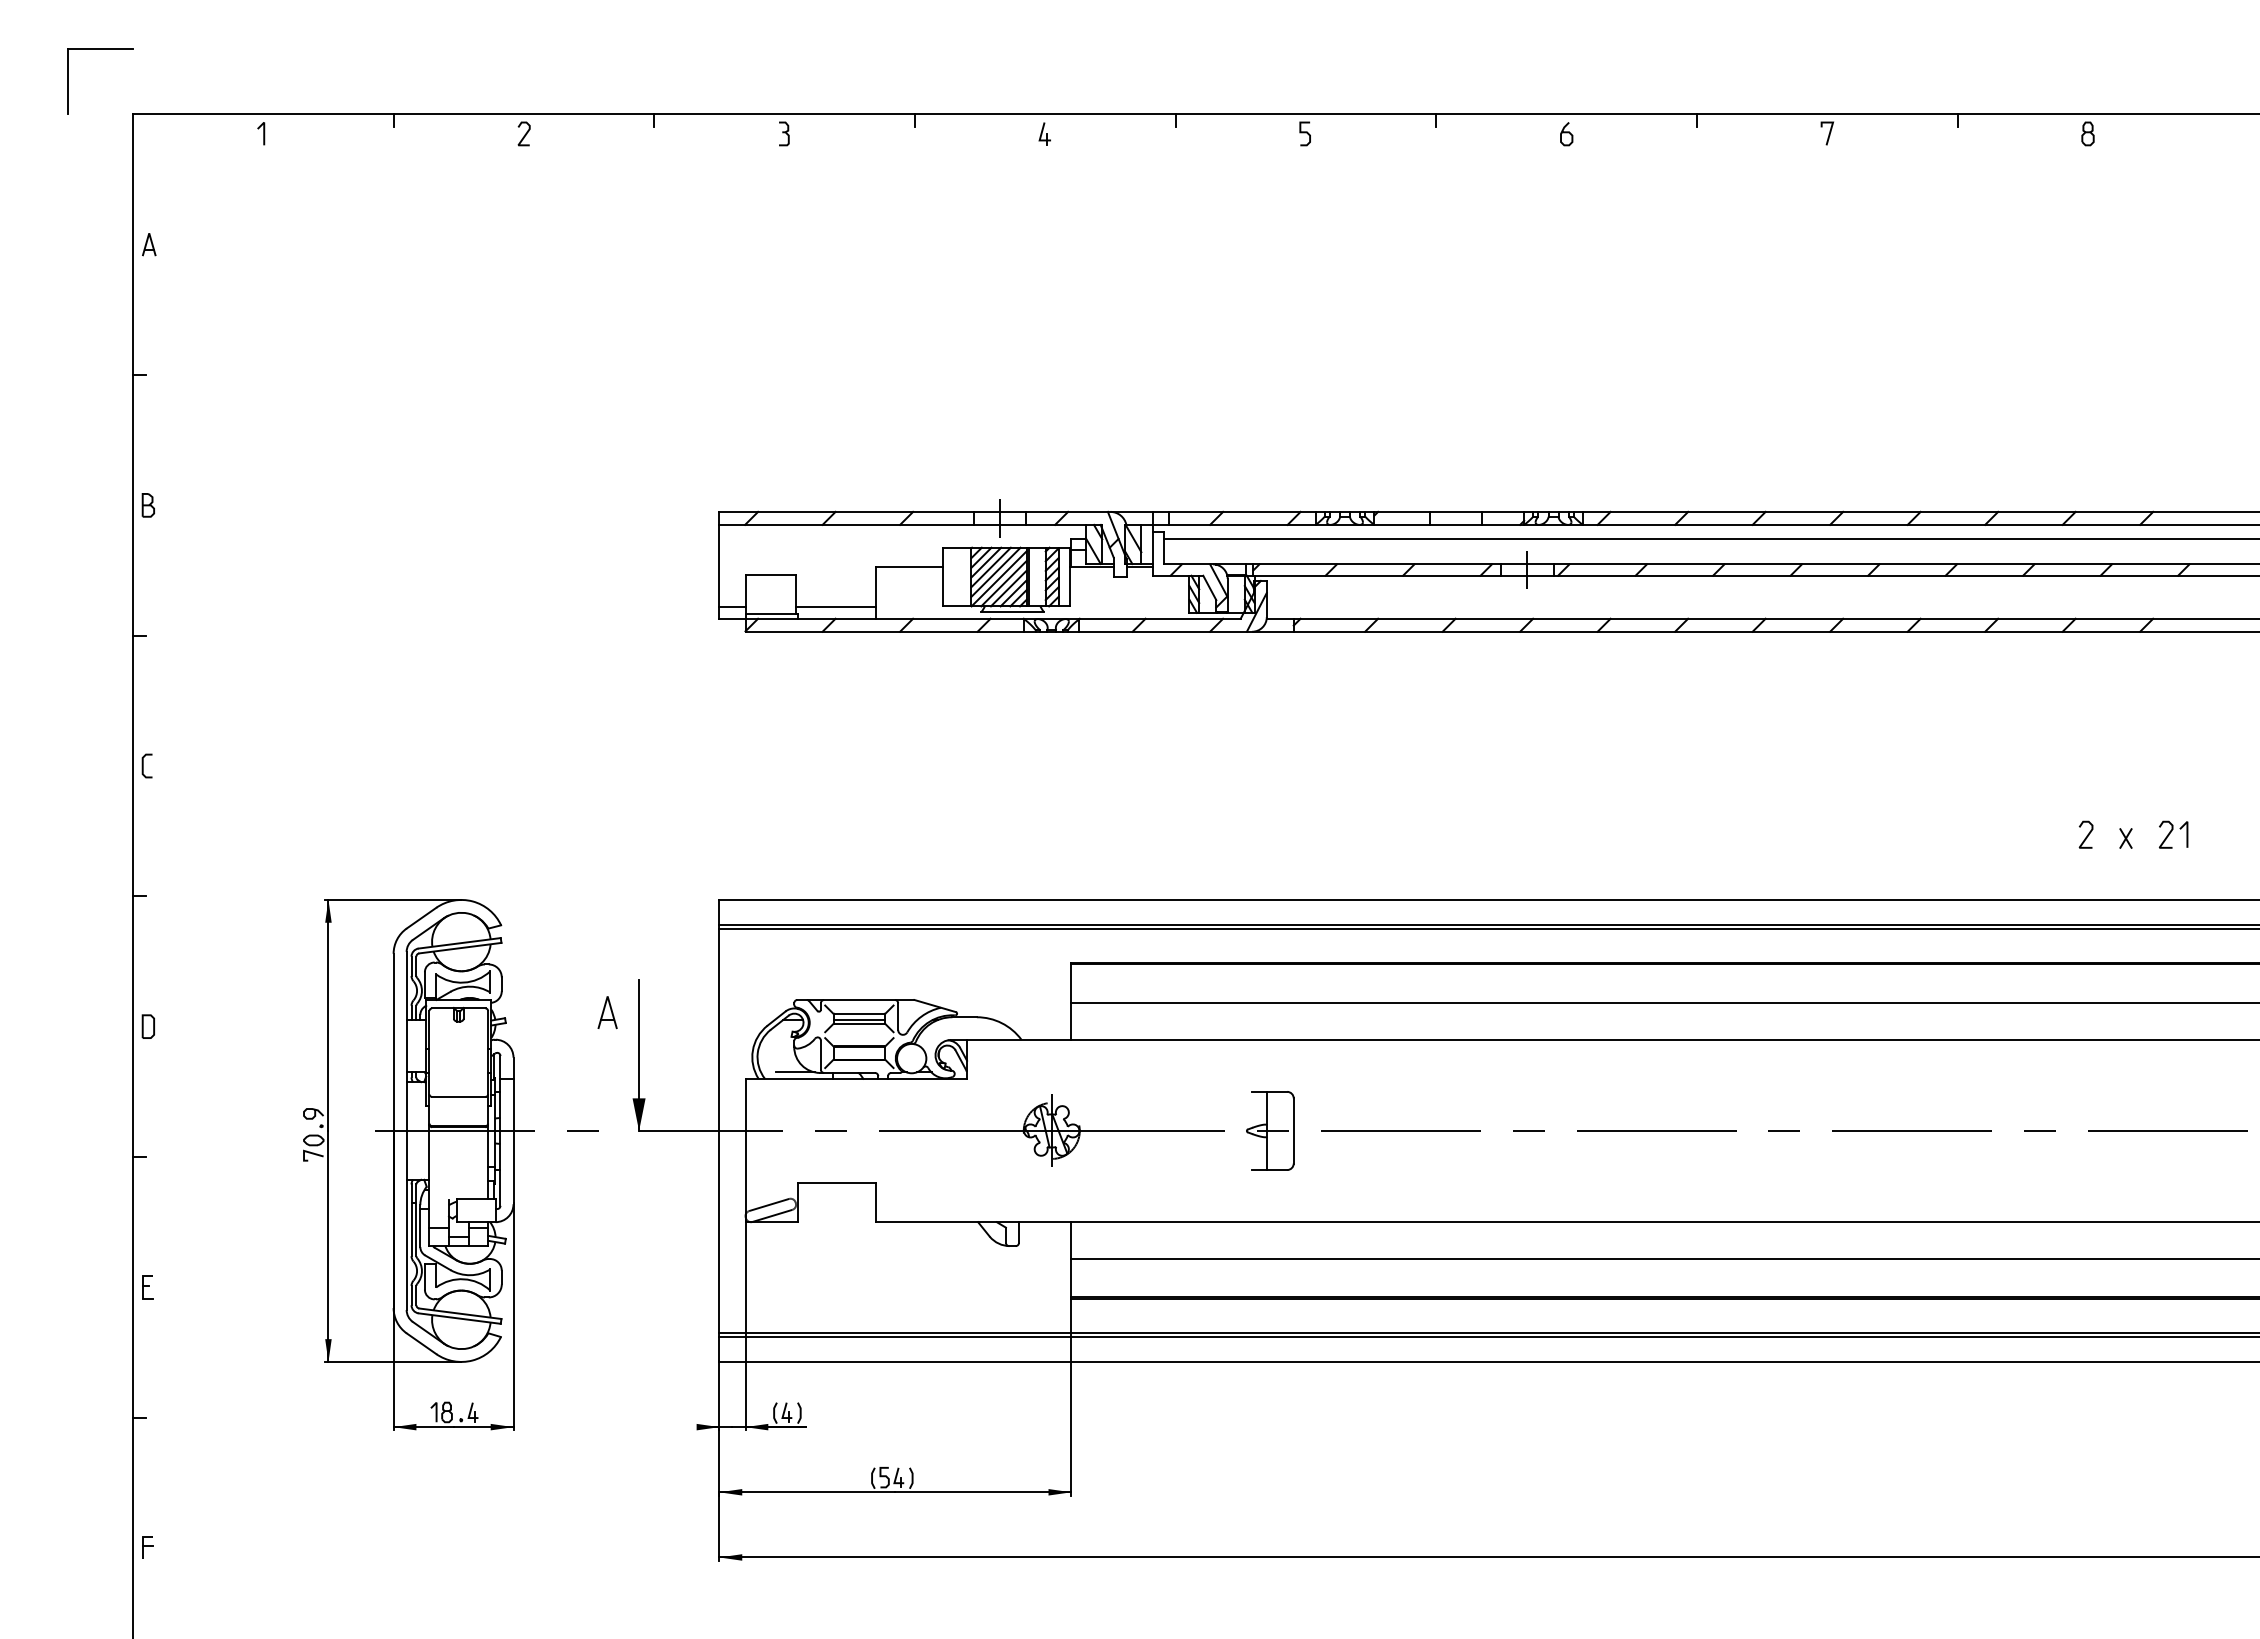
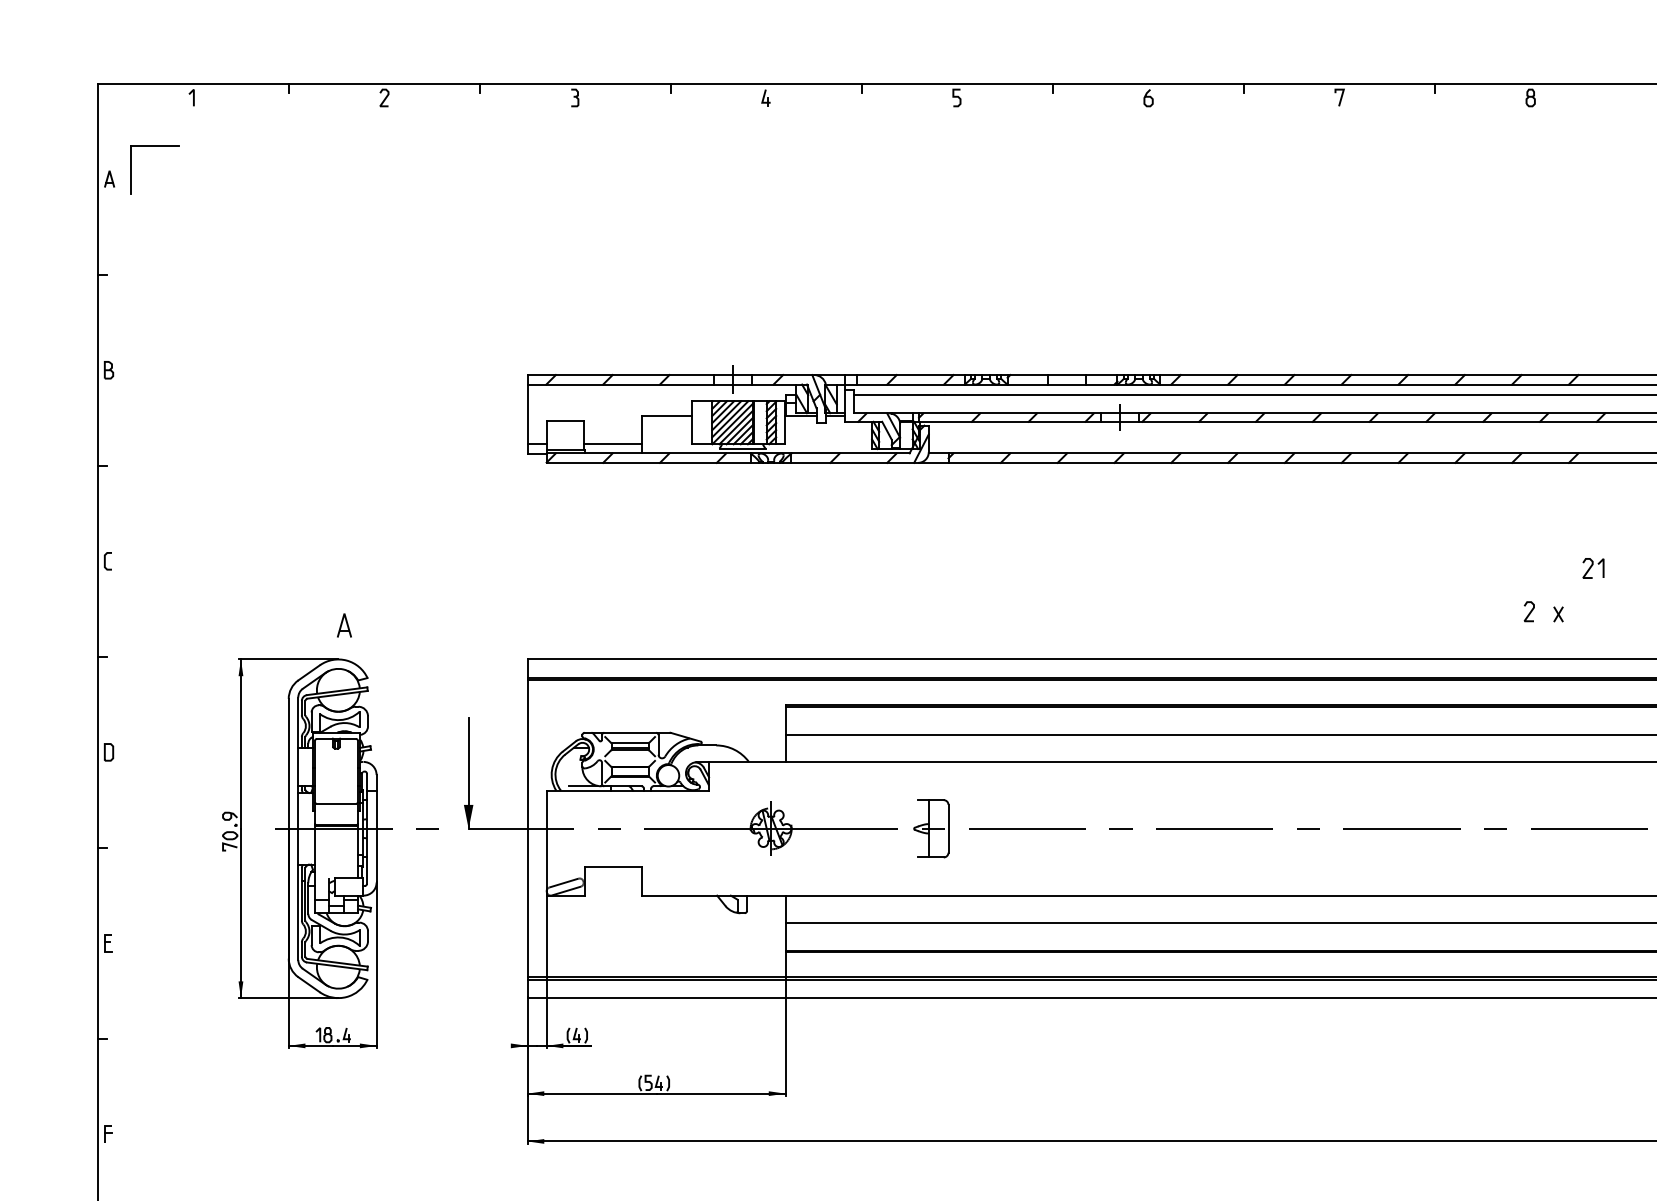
part: (100, 49) -> (155, 146), moved
part: (2173, 834) -> (1593, 568), moved
part: (607, 1012) -> (344, 625), moved

